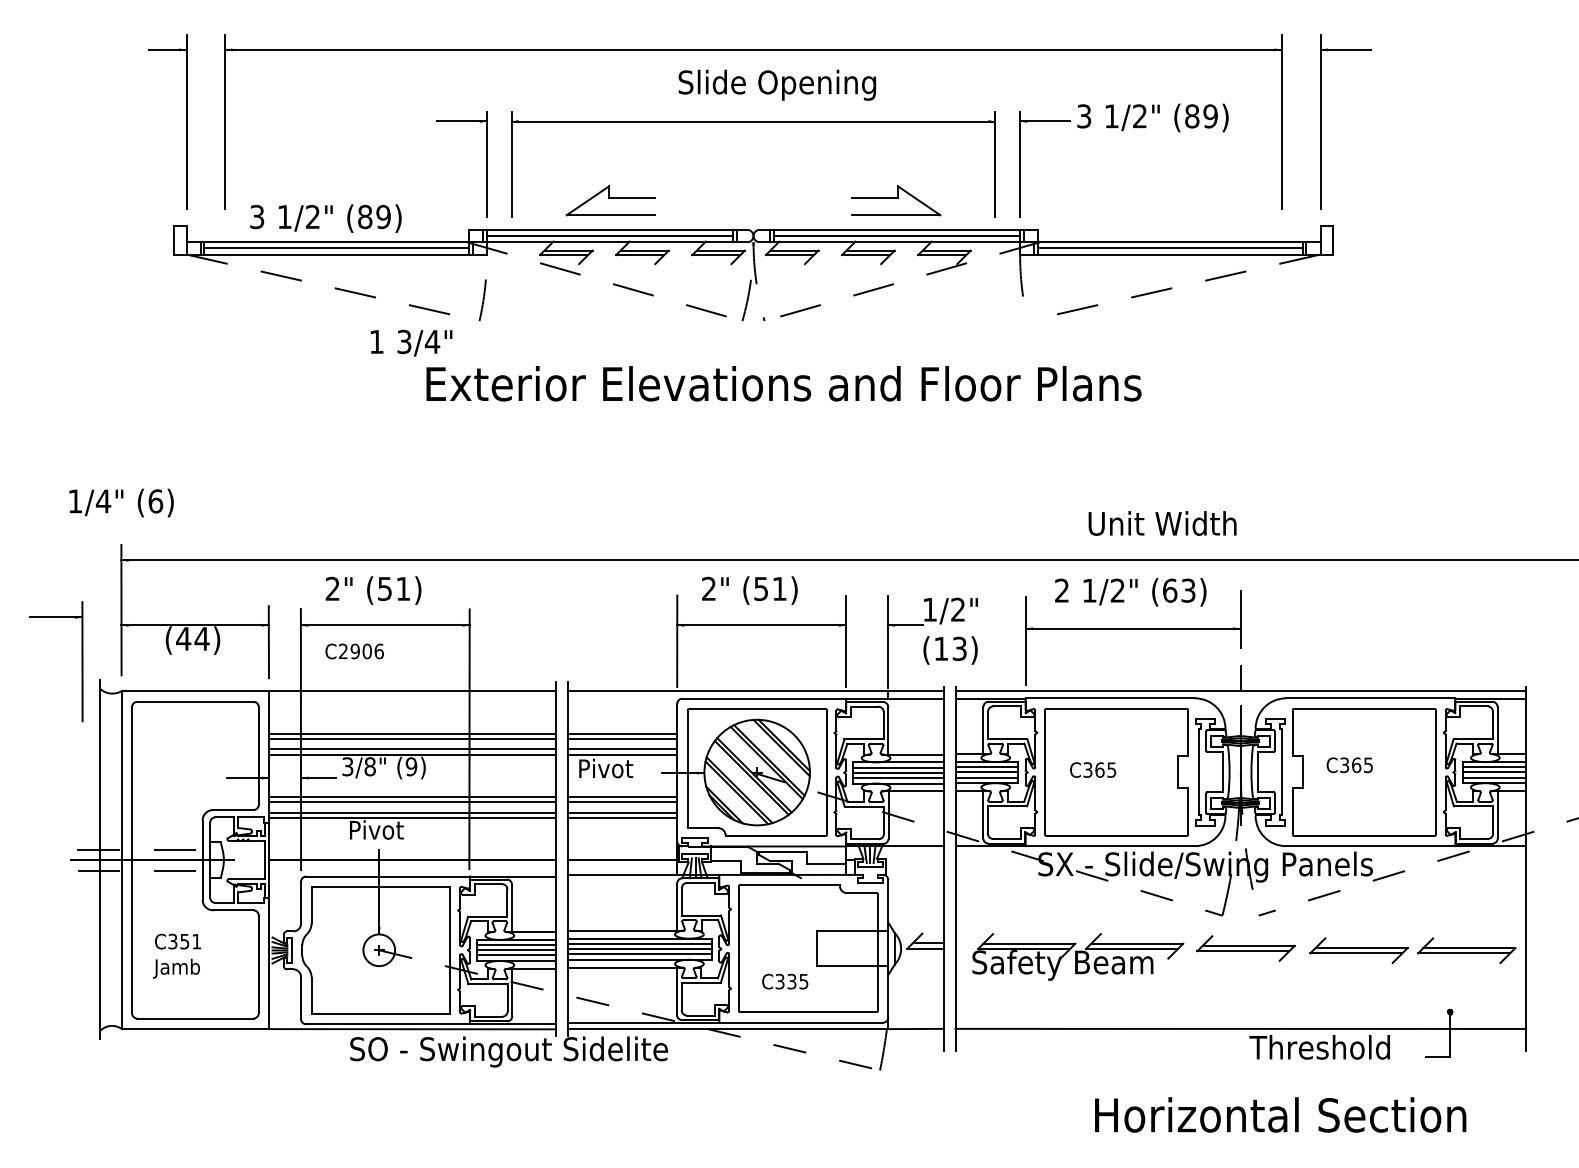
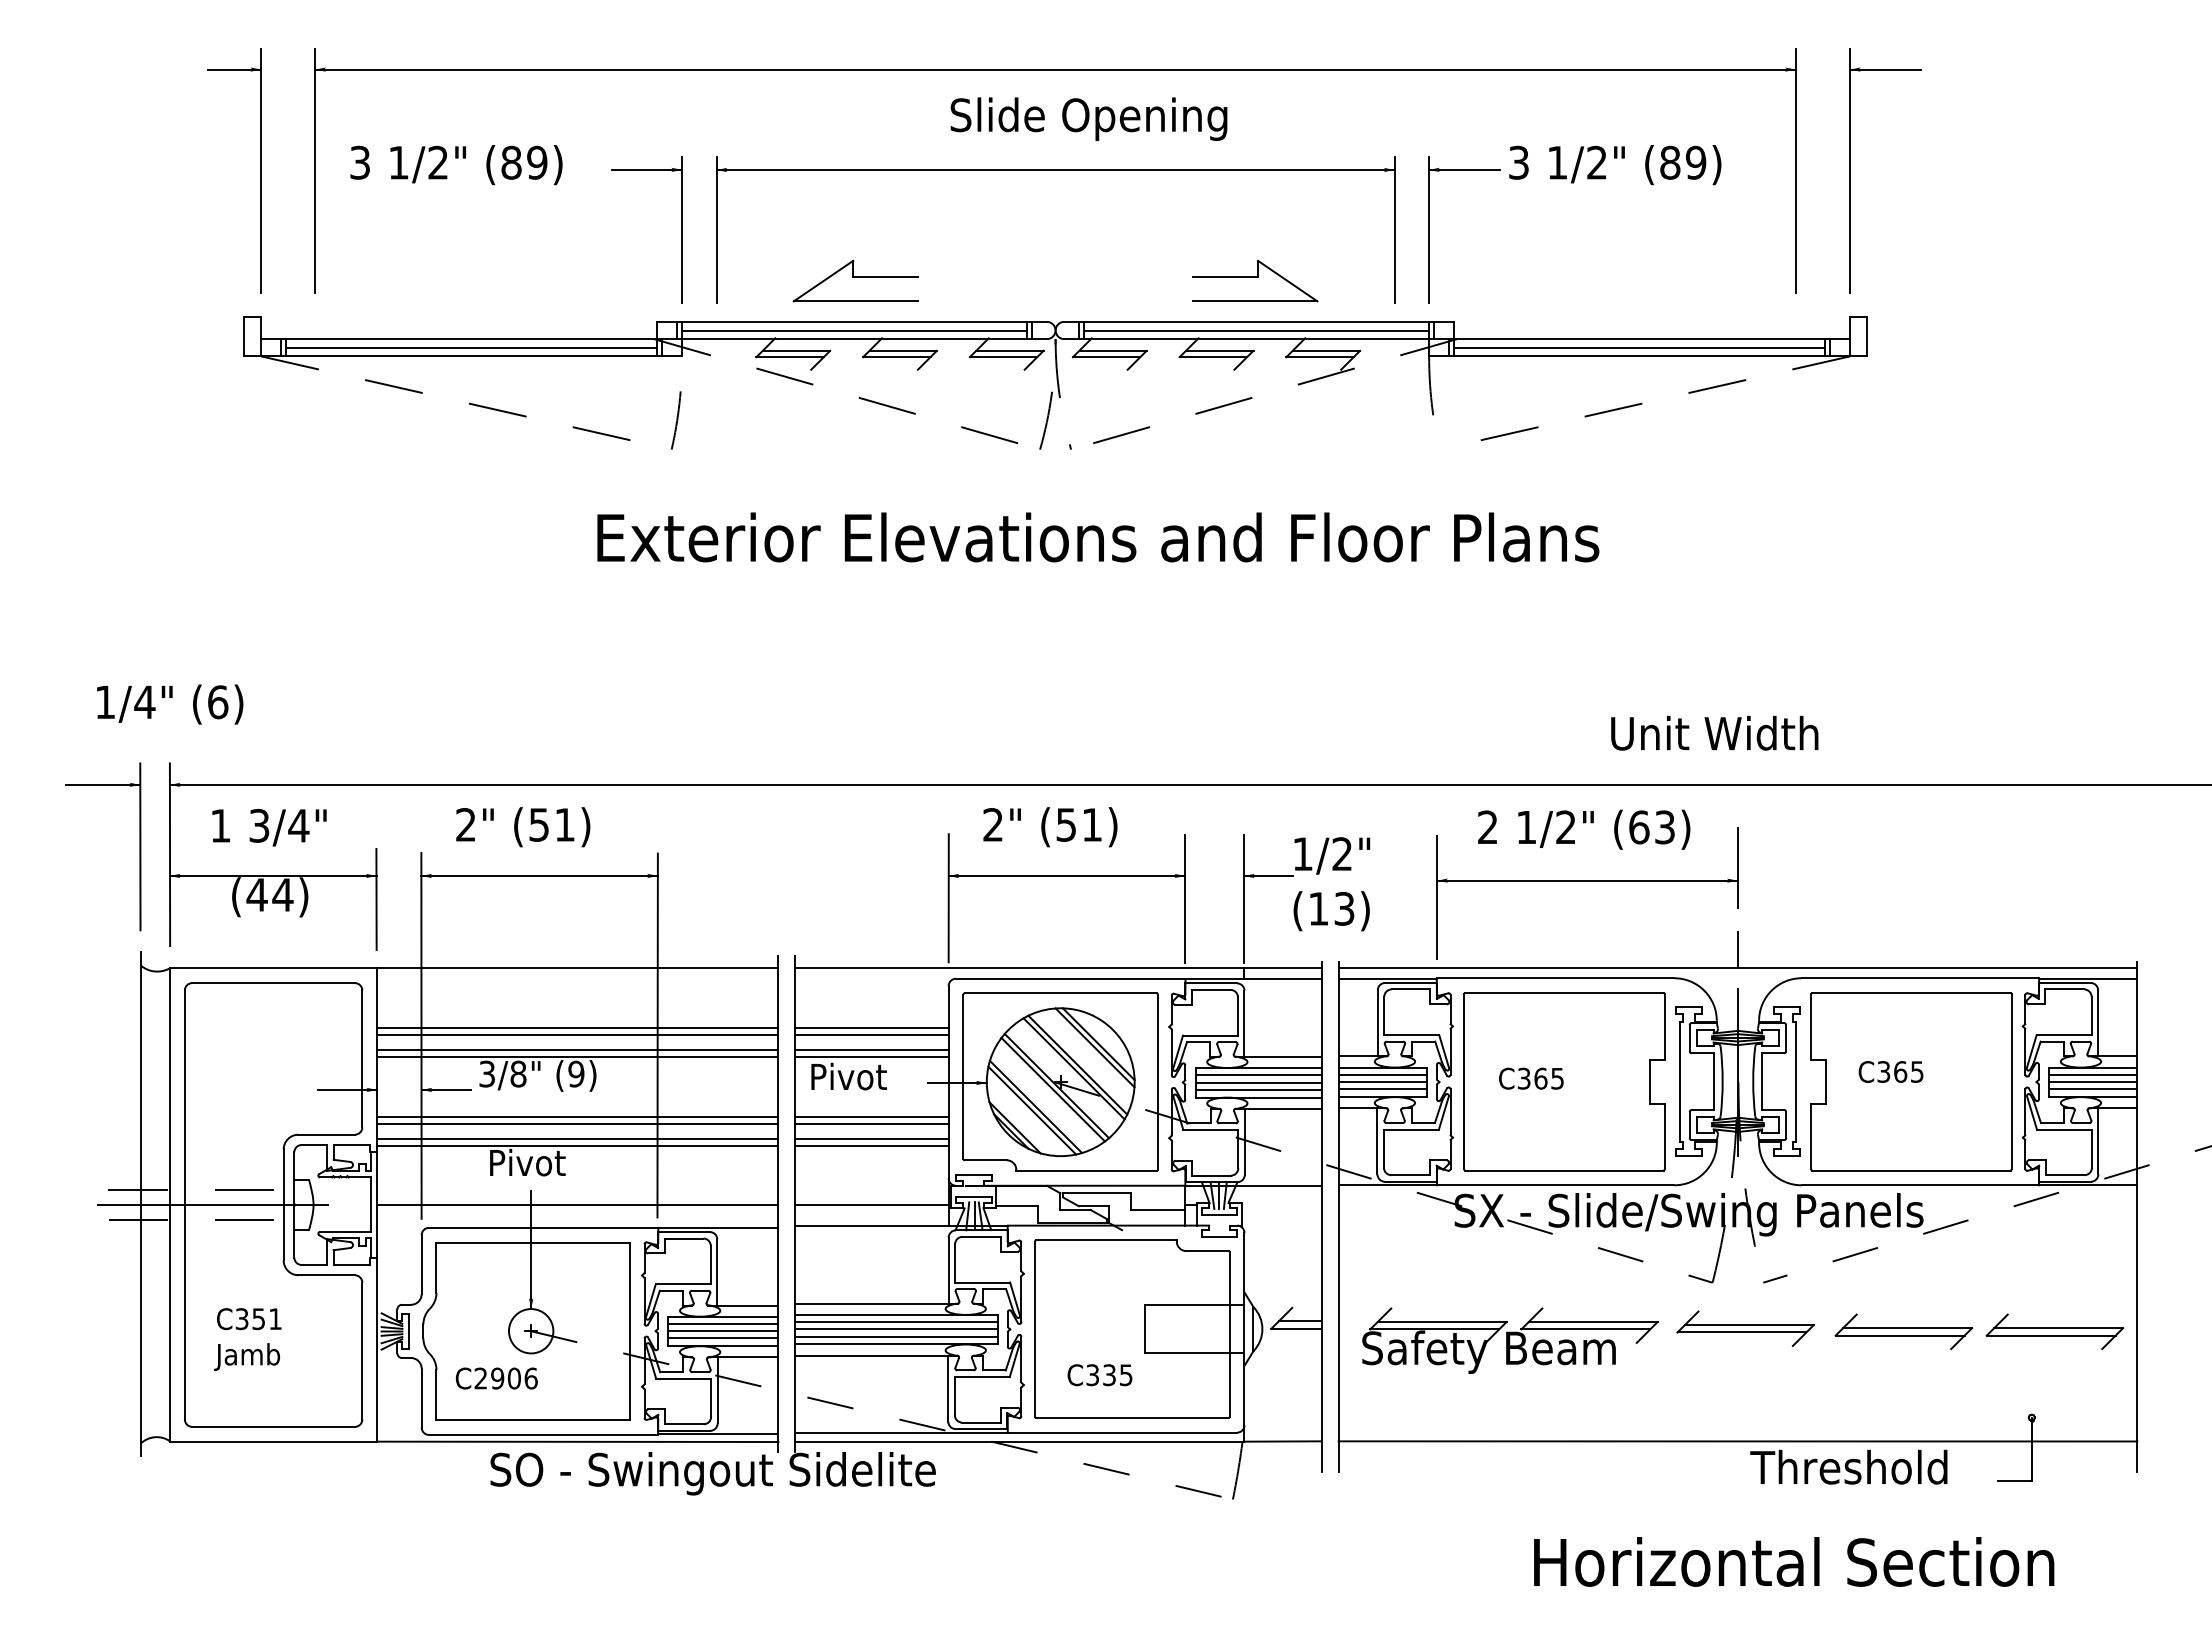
text: (325, 218) -> (456, 165), moved
text: (411, 343) -> (269, 827), moved
text: (1162, 522) -> (1714, 732), moved
text: (354, 651) -> (496, 1378), moved
part: (81, 661) -> (139, 846), moved

